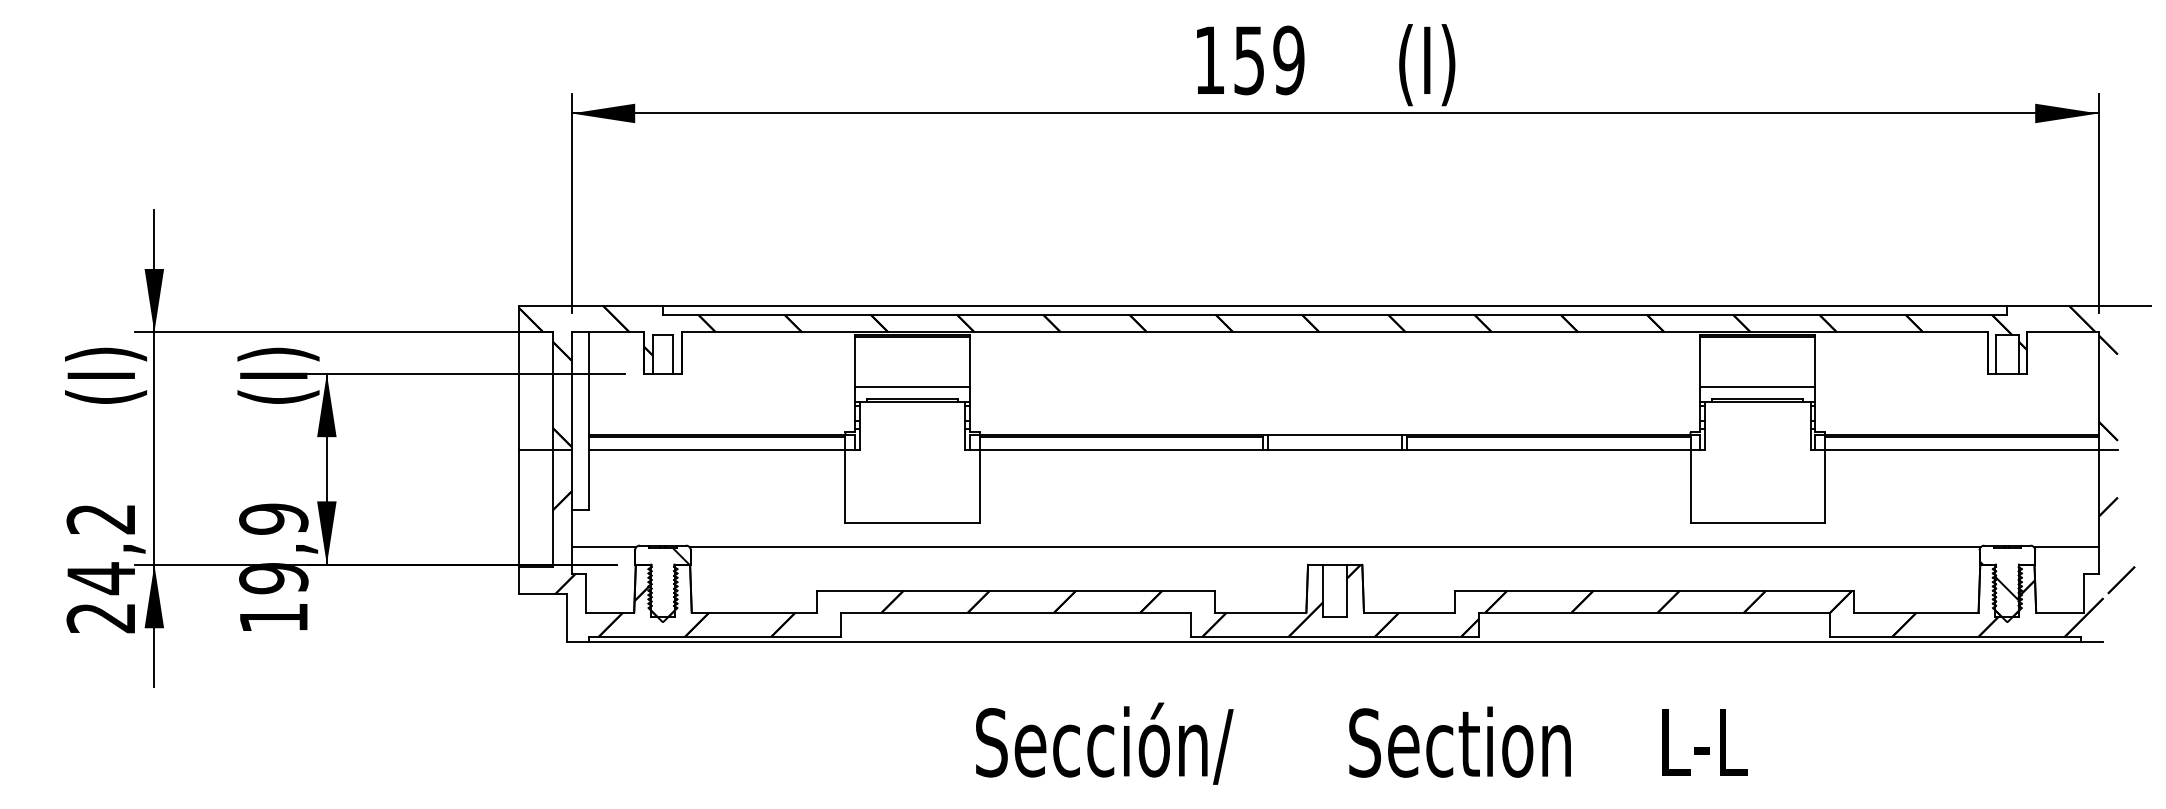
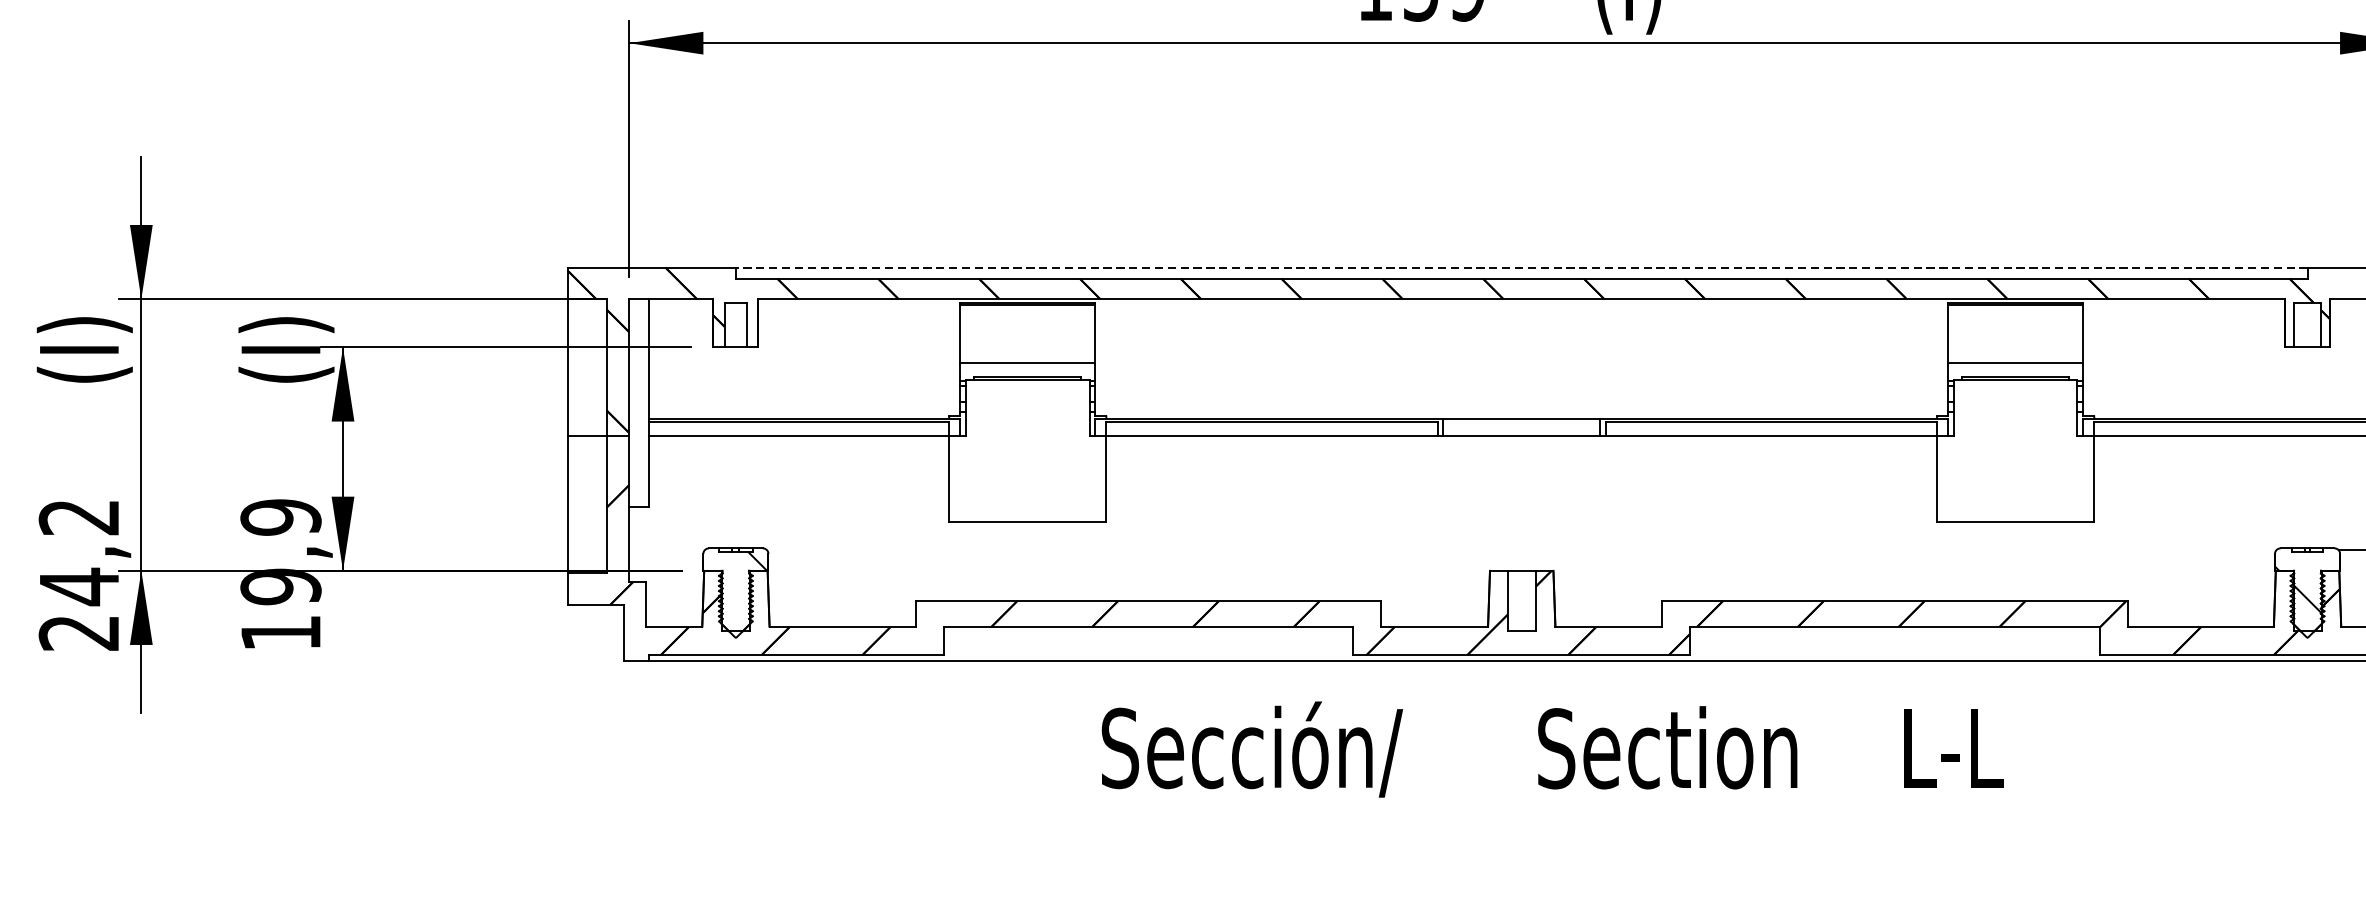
line: (1334, 305) -> (1520, 267), solid -> dashed
line: (603, 547) -> (666, 550), removed
line: (1334, 547) -> (1520, 550), removed
text: (1361, 743) -> (1552, 749), moved

